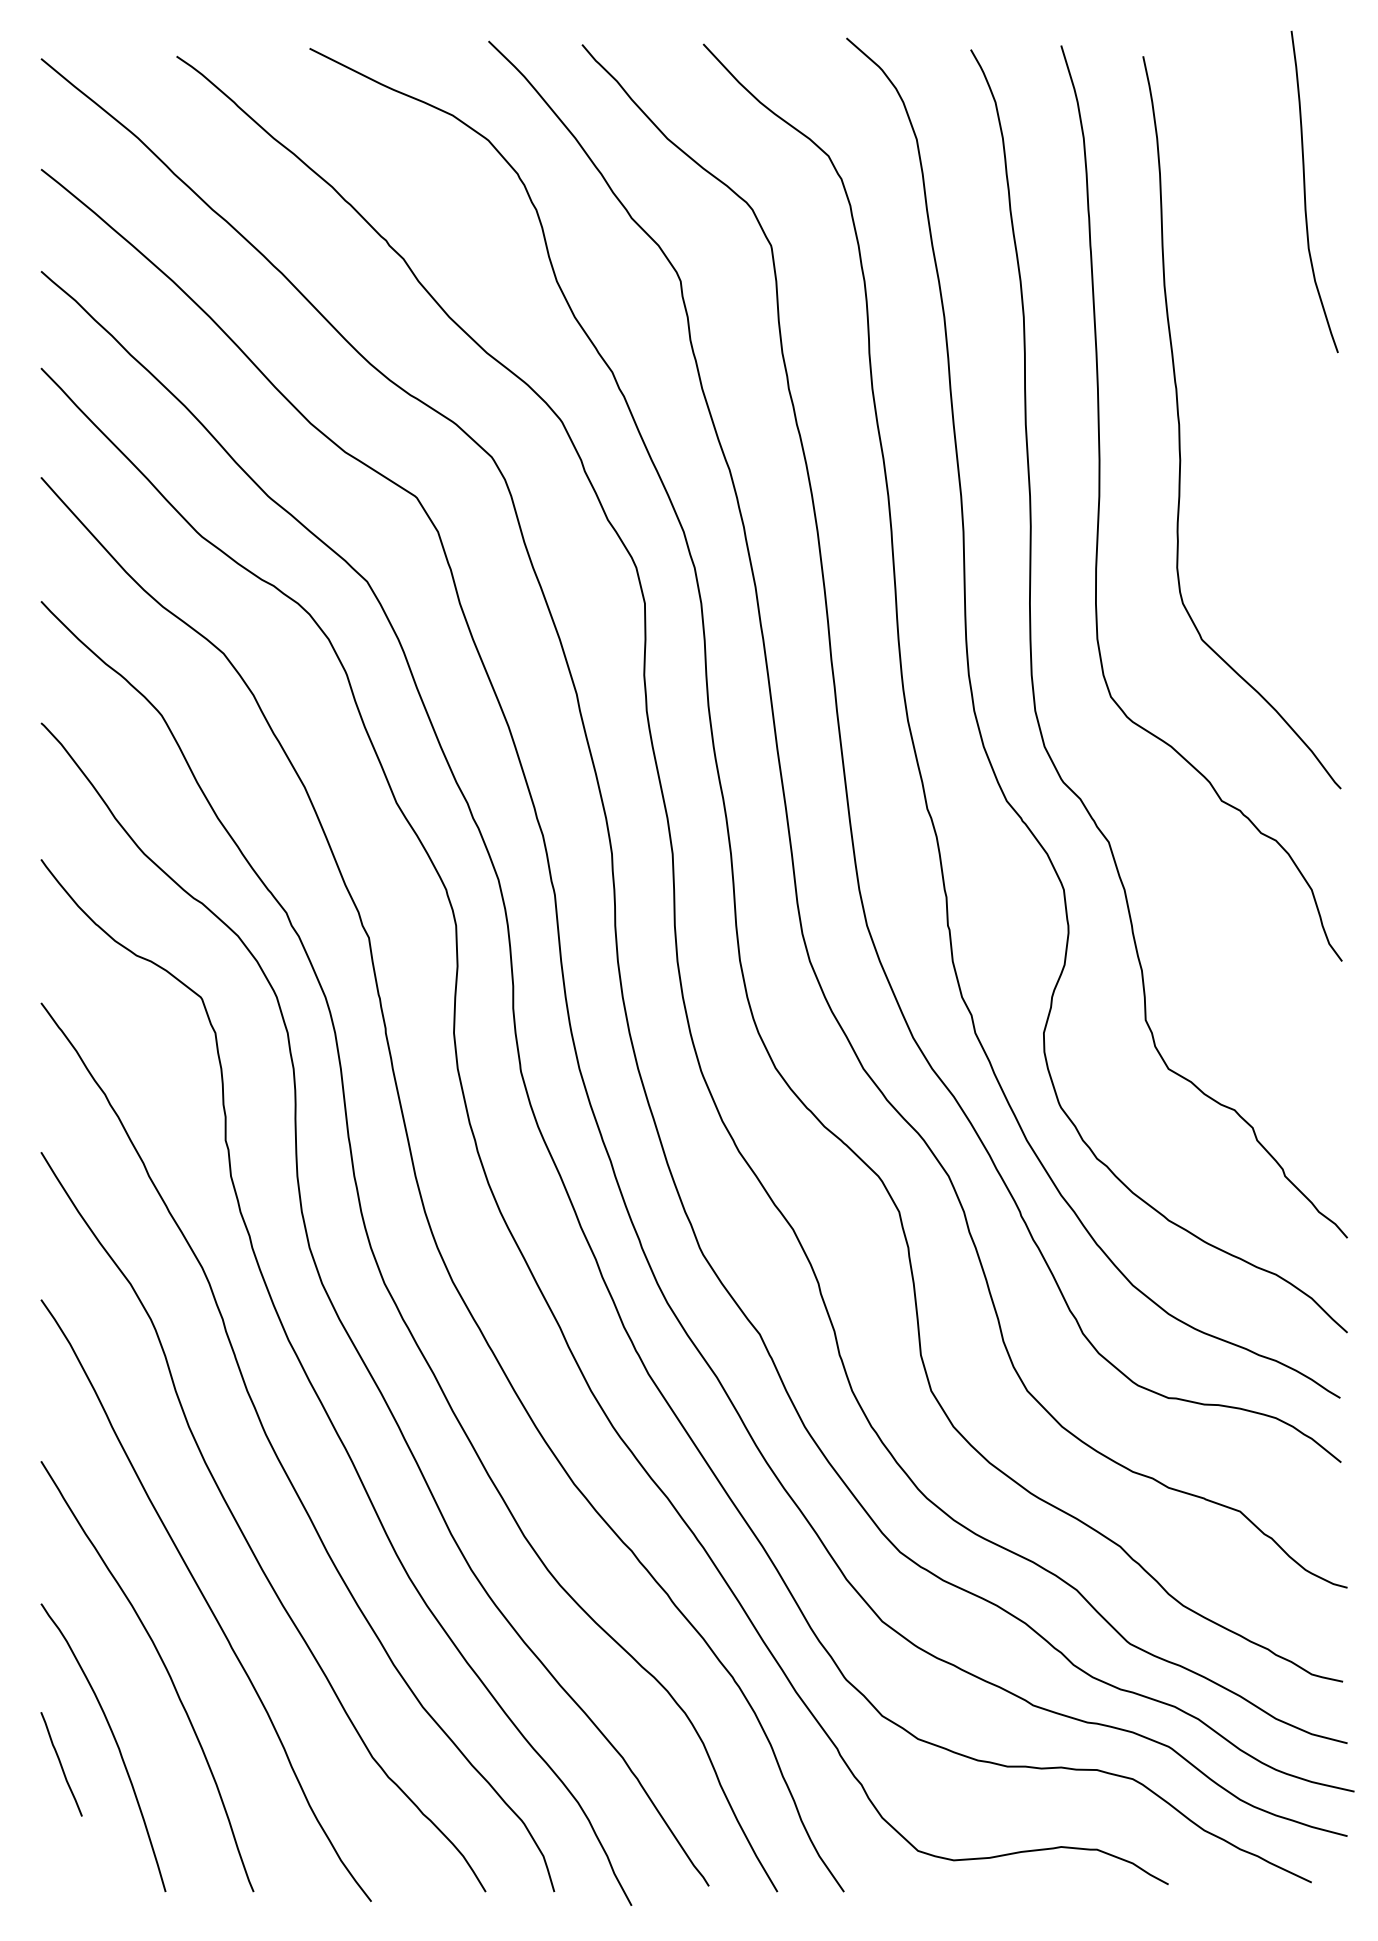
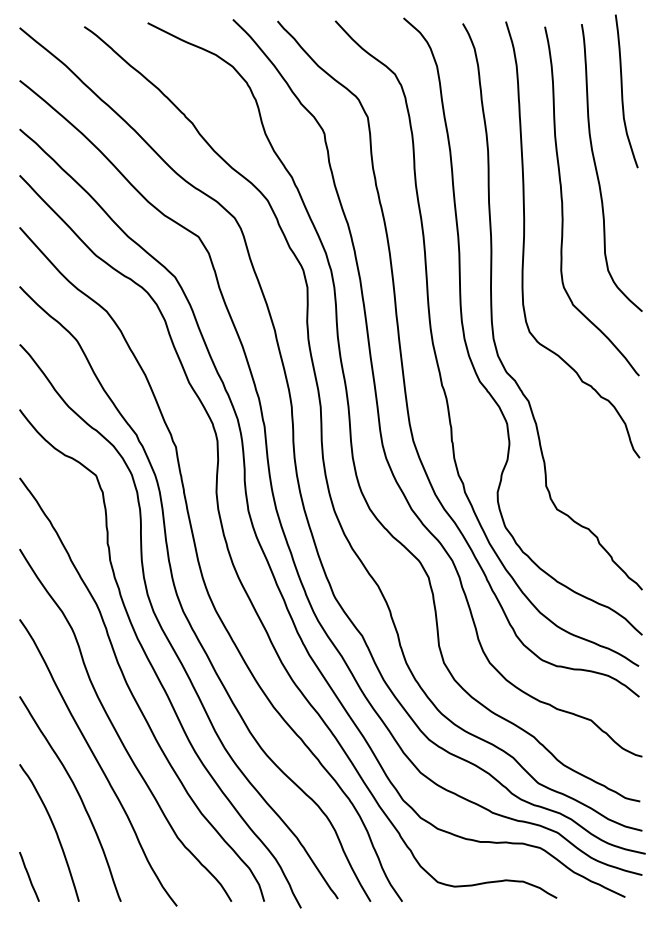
curve: (1253, 355) -> (597, 169), added
line: (61, 1763) -> (29, 876), moved

